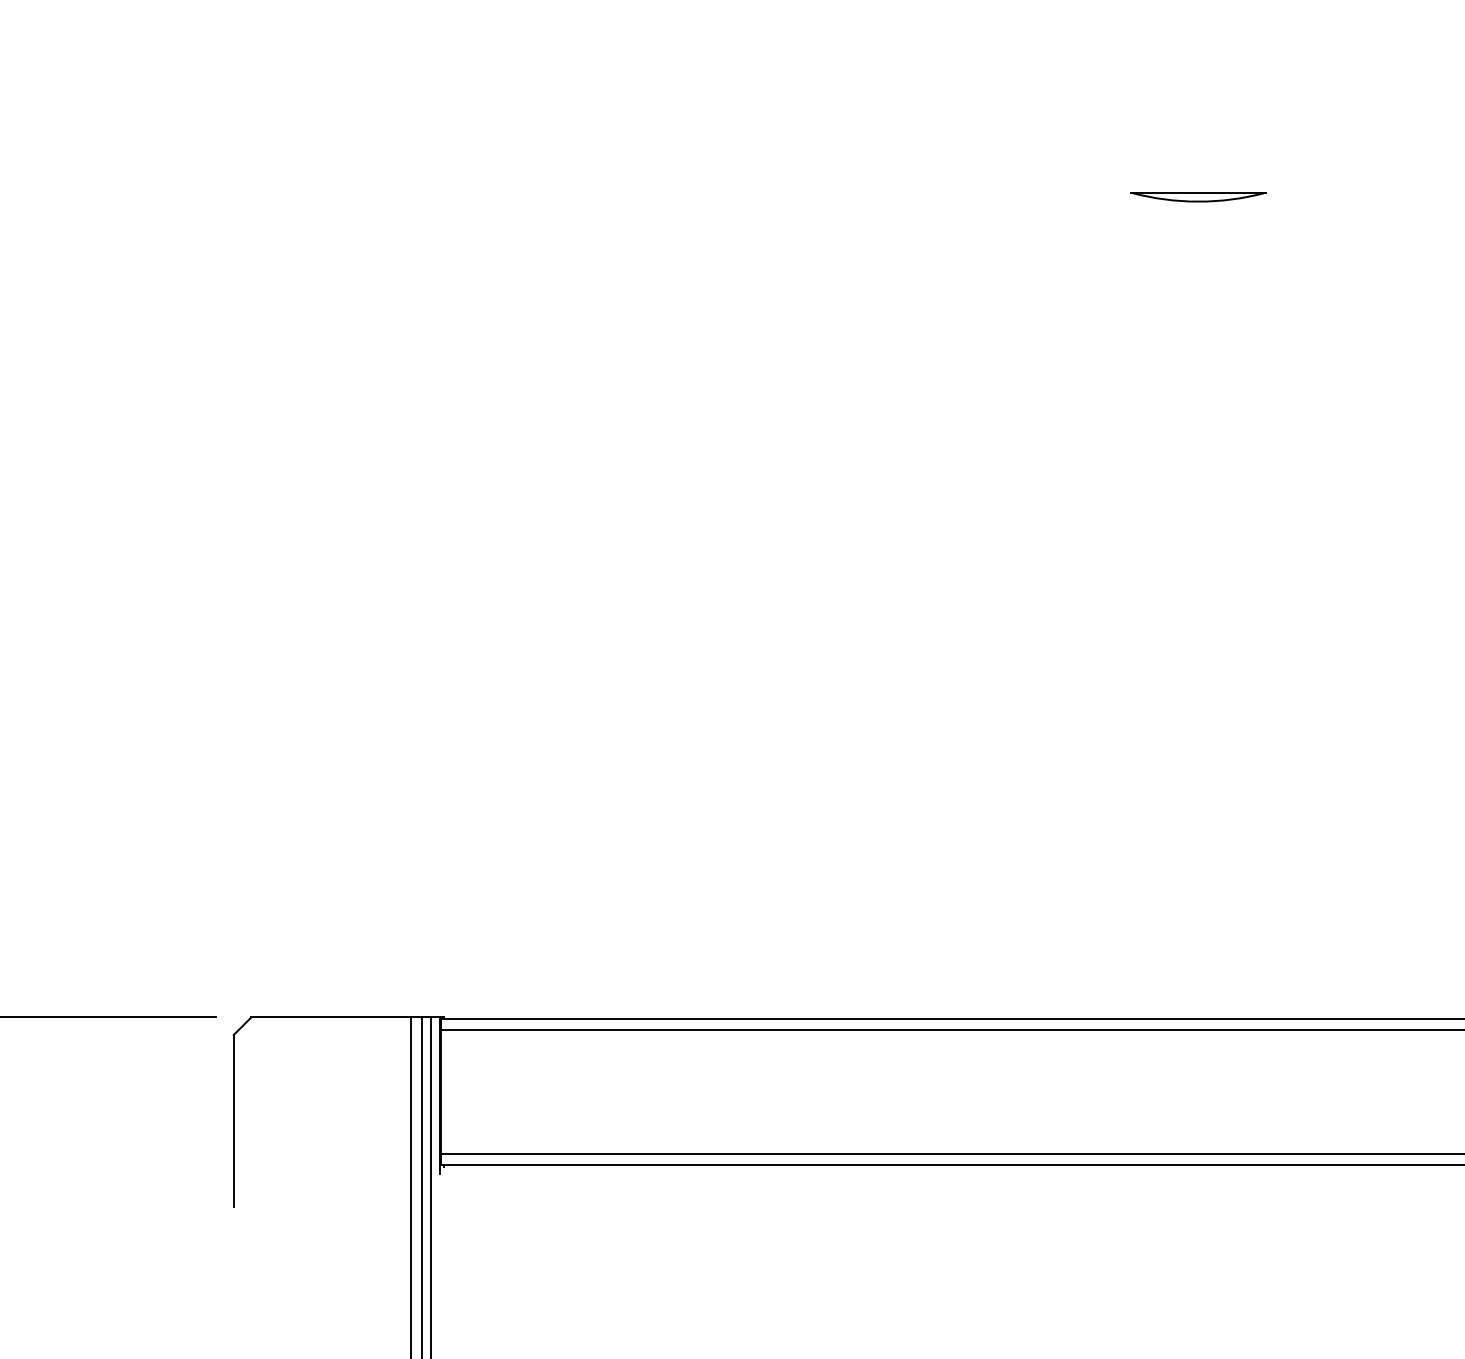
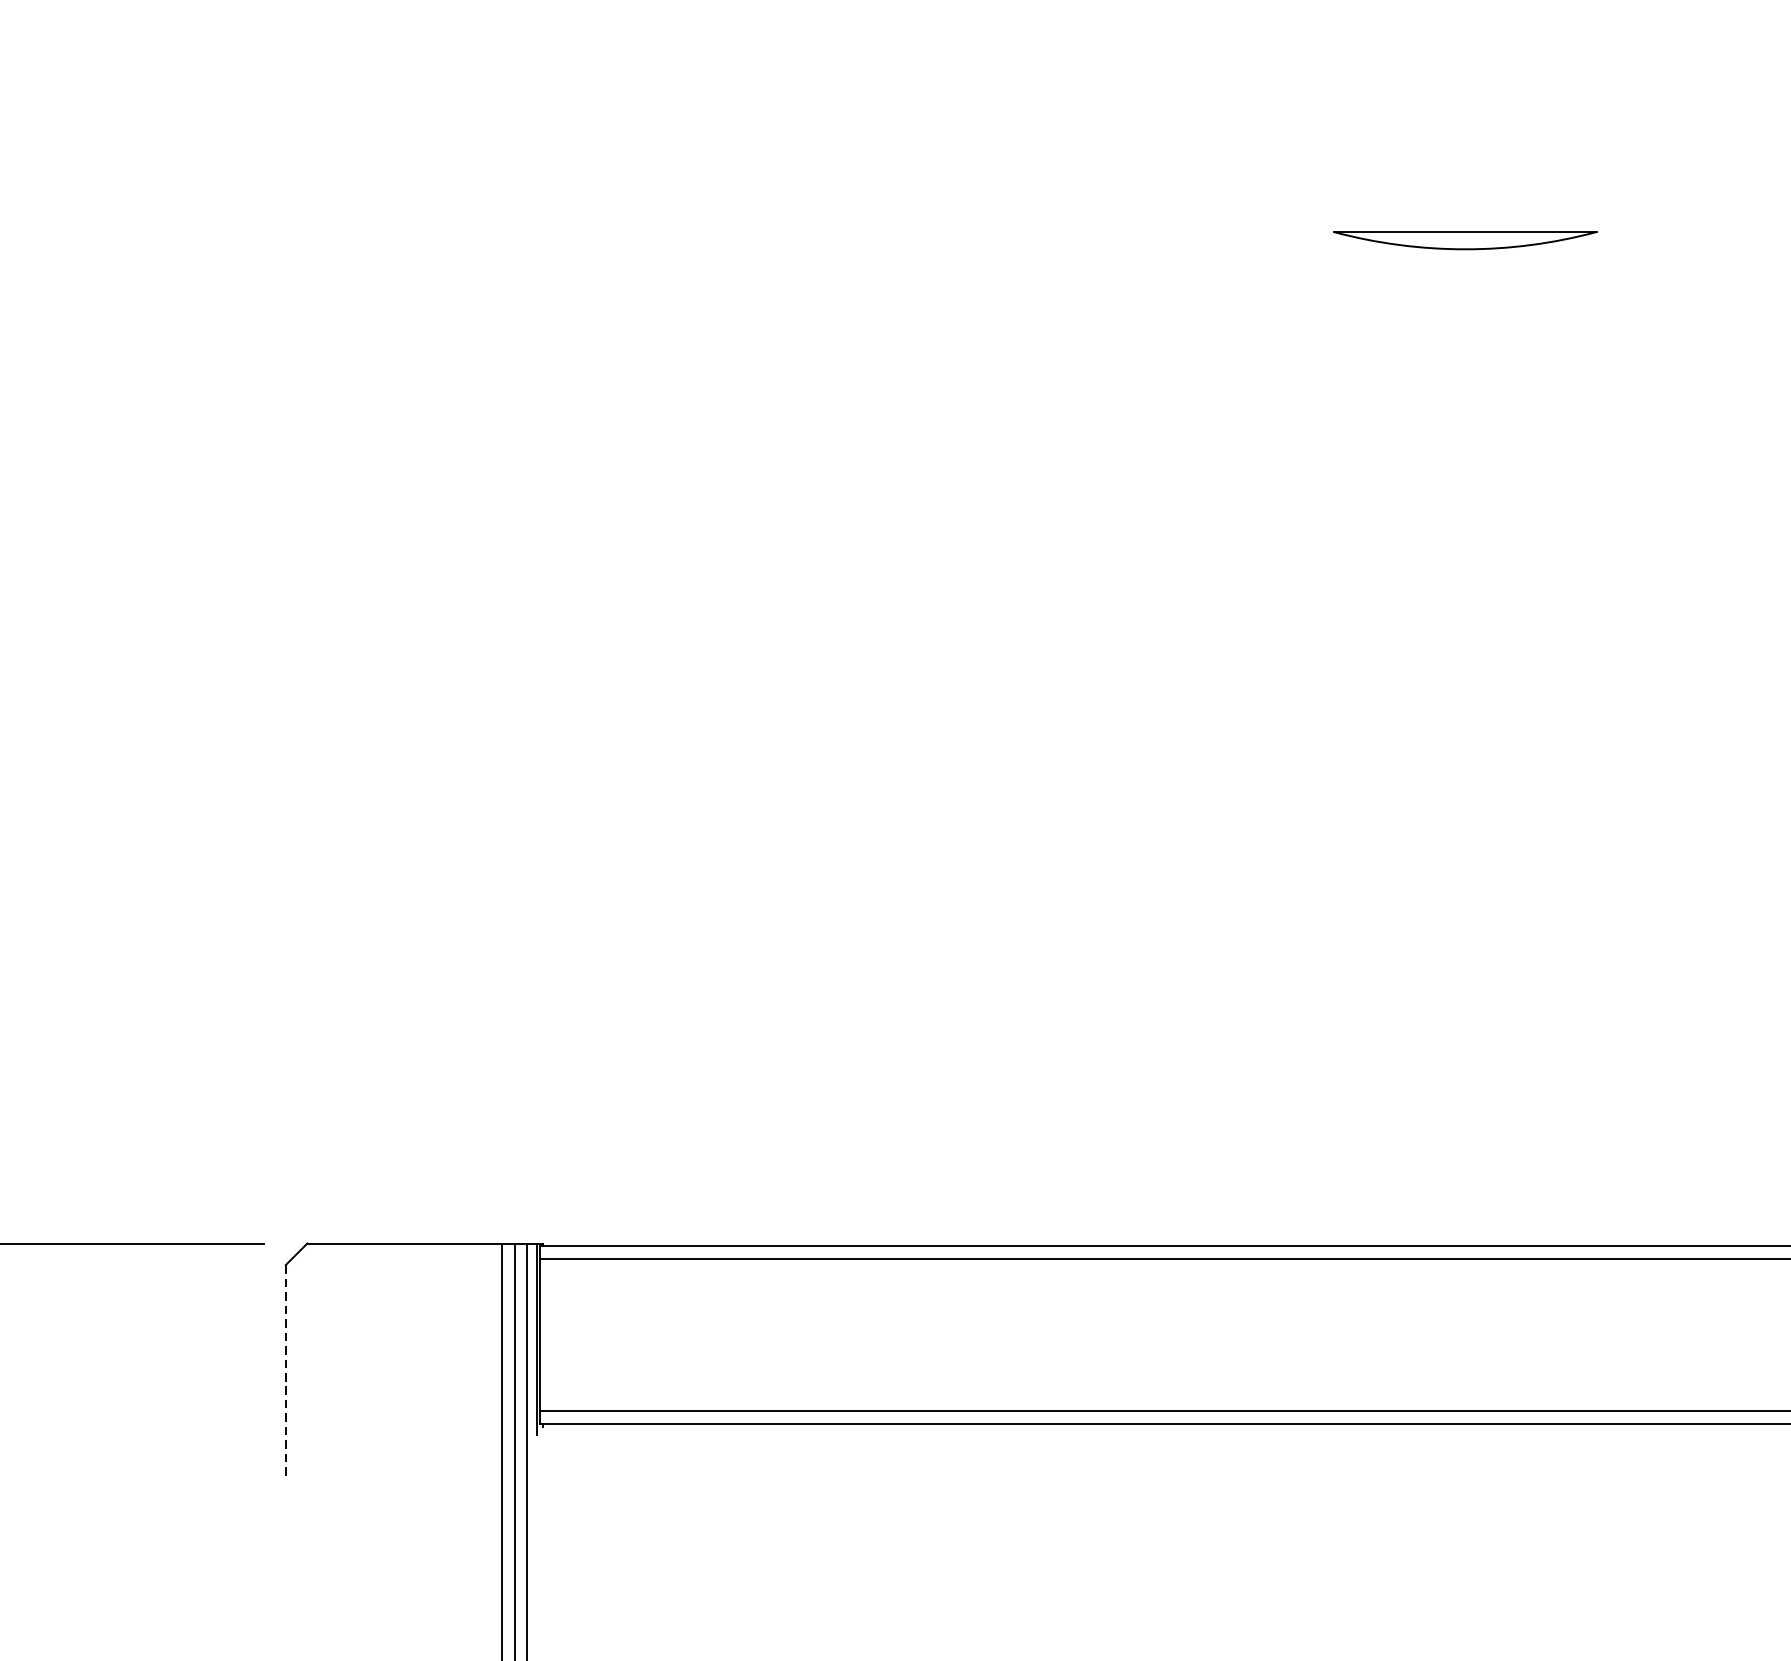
part: (1198, 197) -> (1465, 241), size x1.6
line: (233, 1120) -> (285, 1369), solid -> dashed

